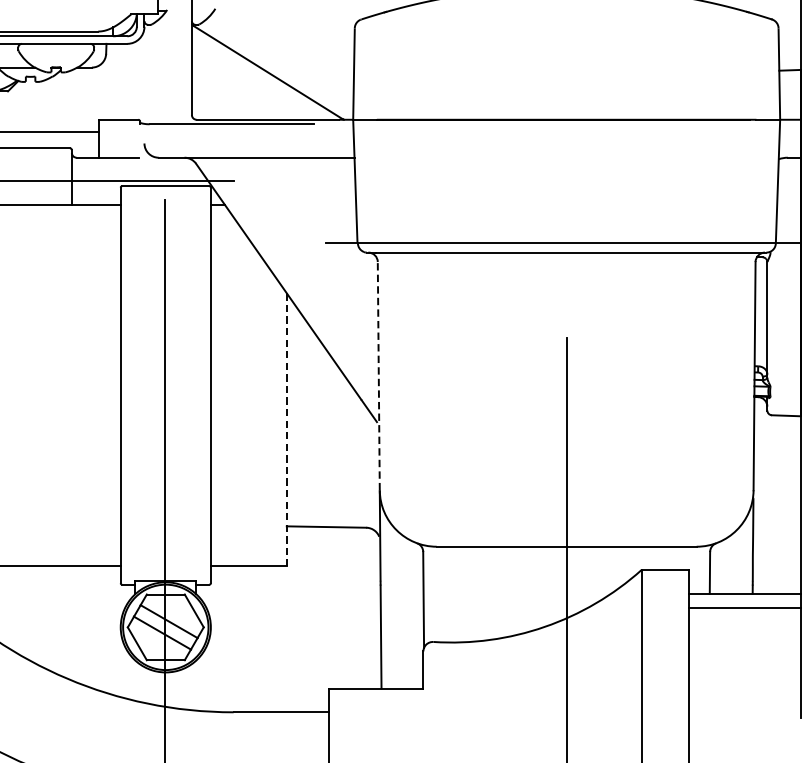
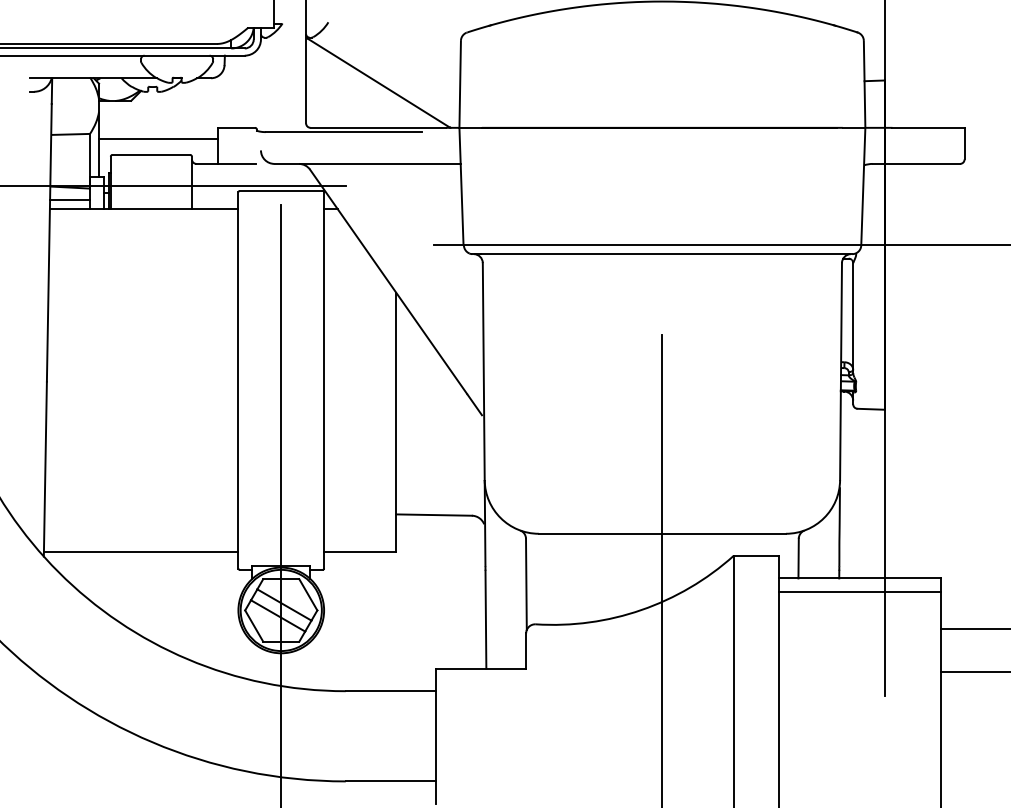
line: (378, 376) -> (483, 371), dashed -> solid
line: (287, 429) -> (396, 422), dashed -> solid

